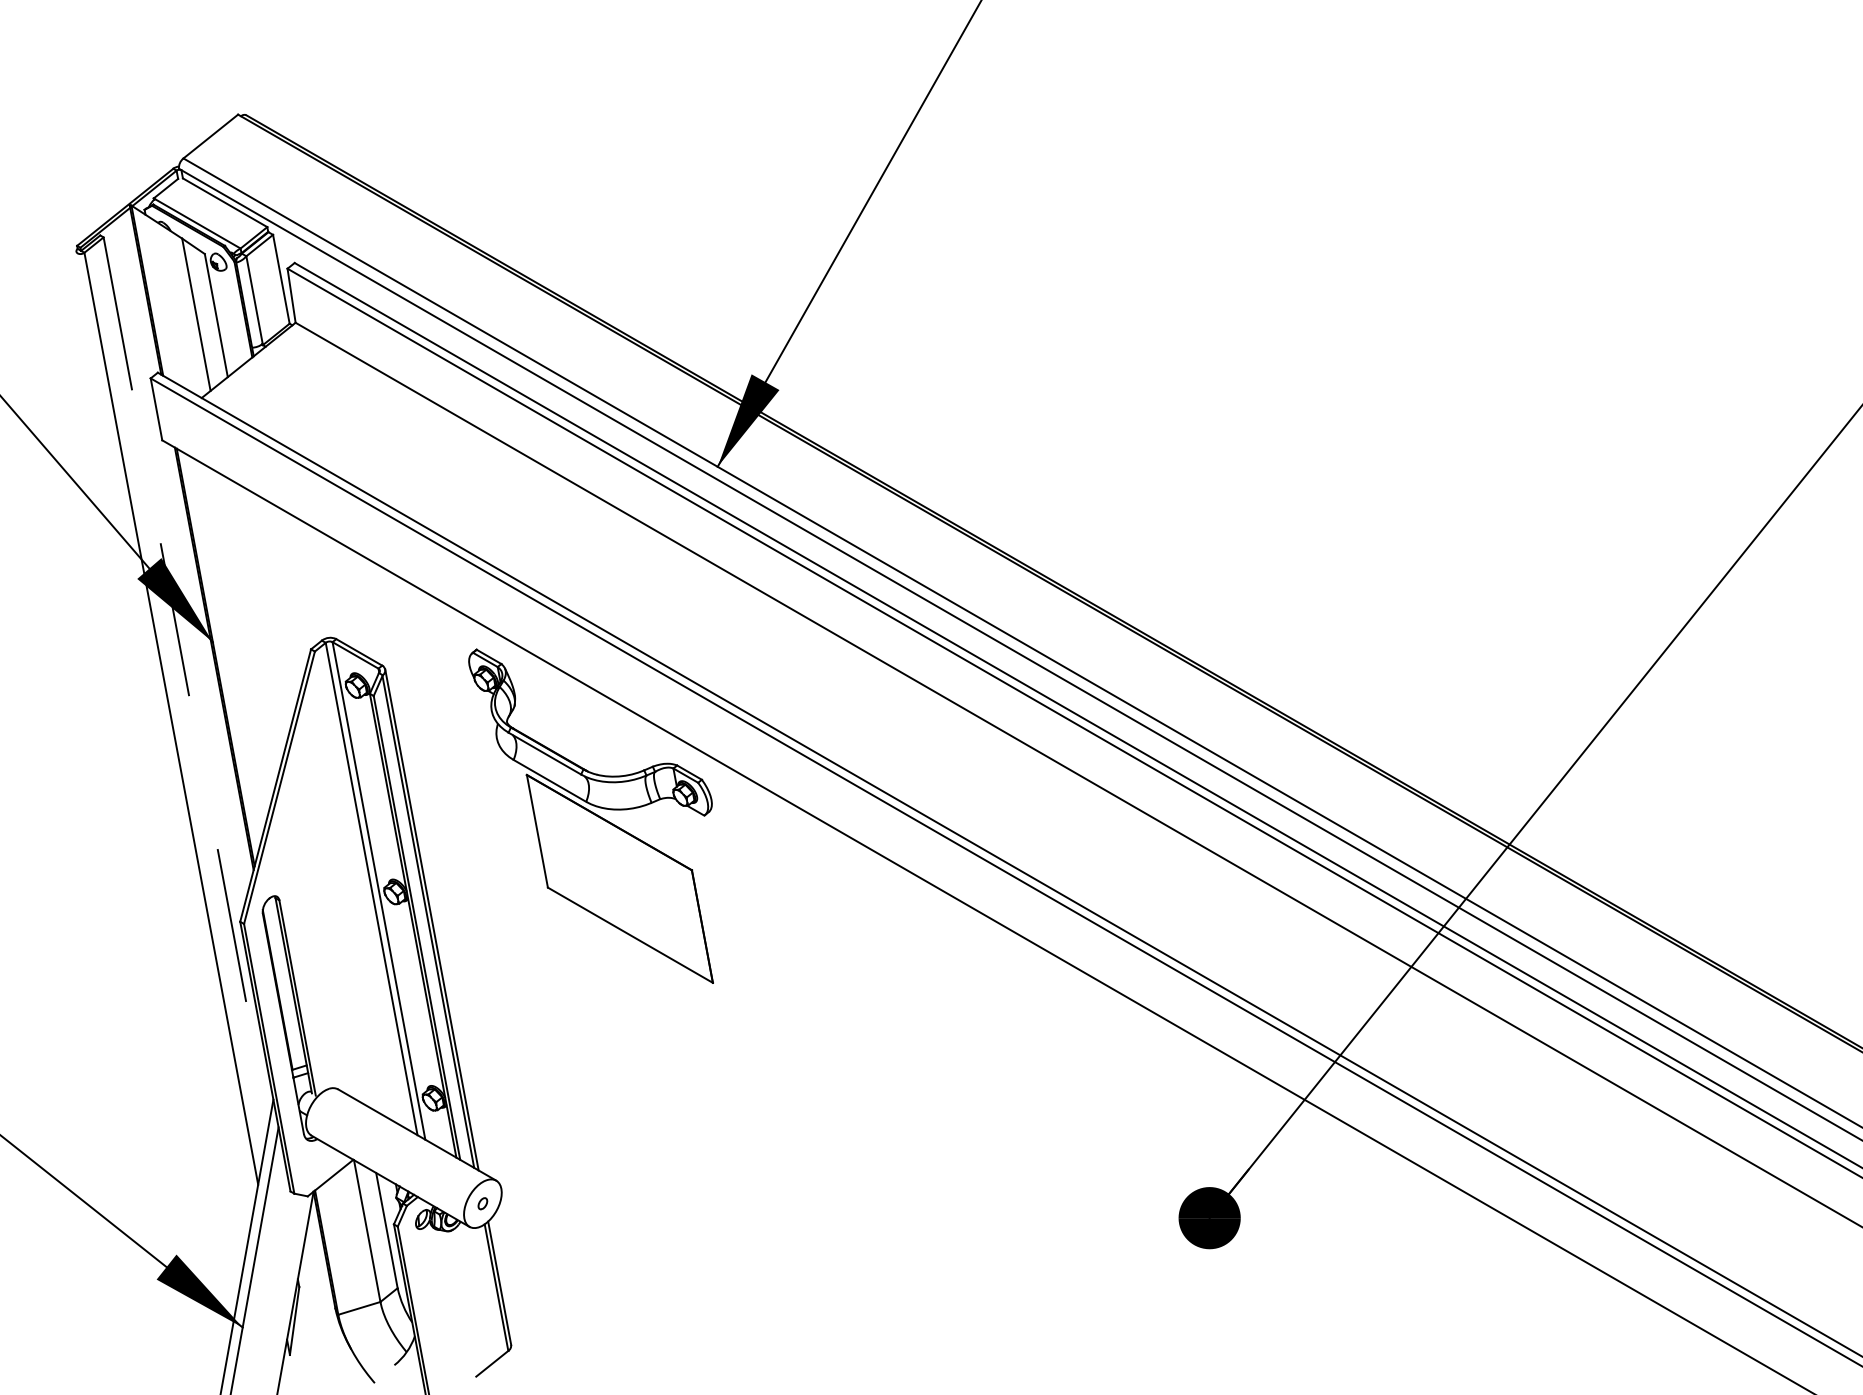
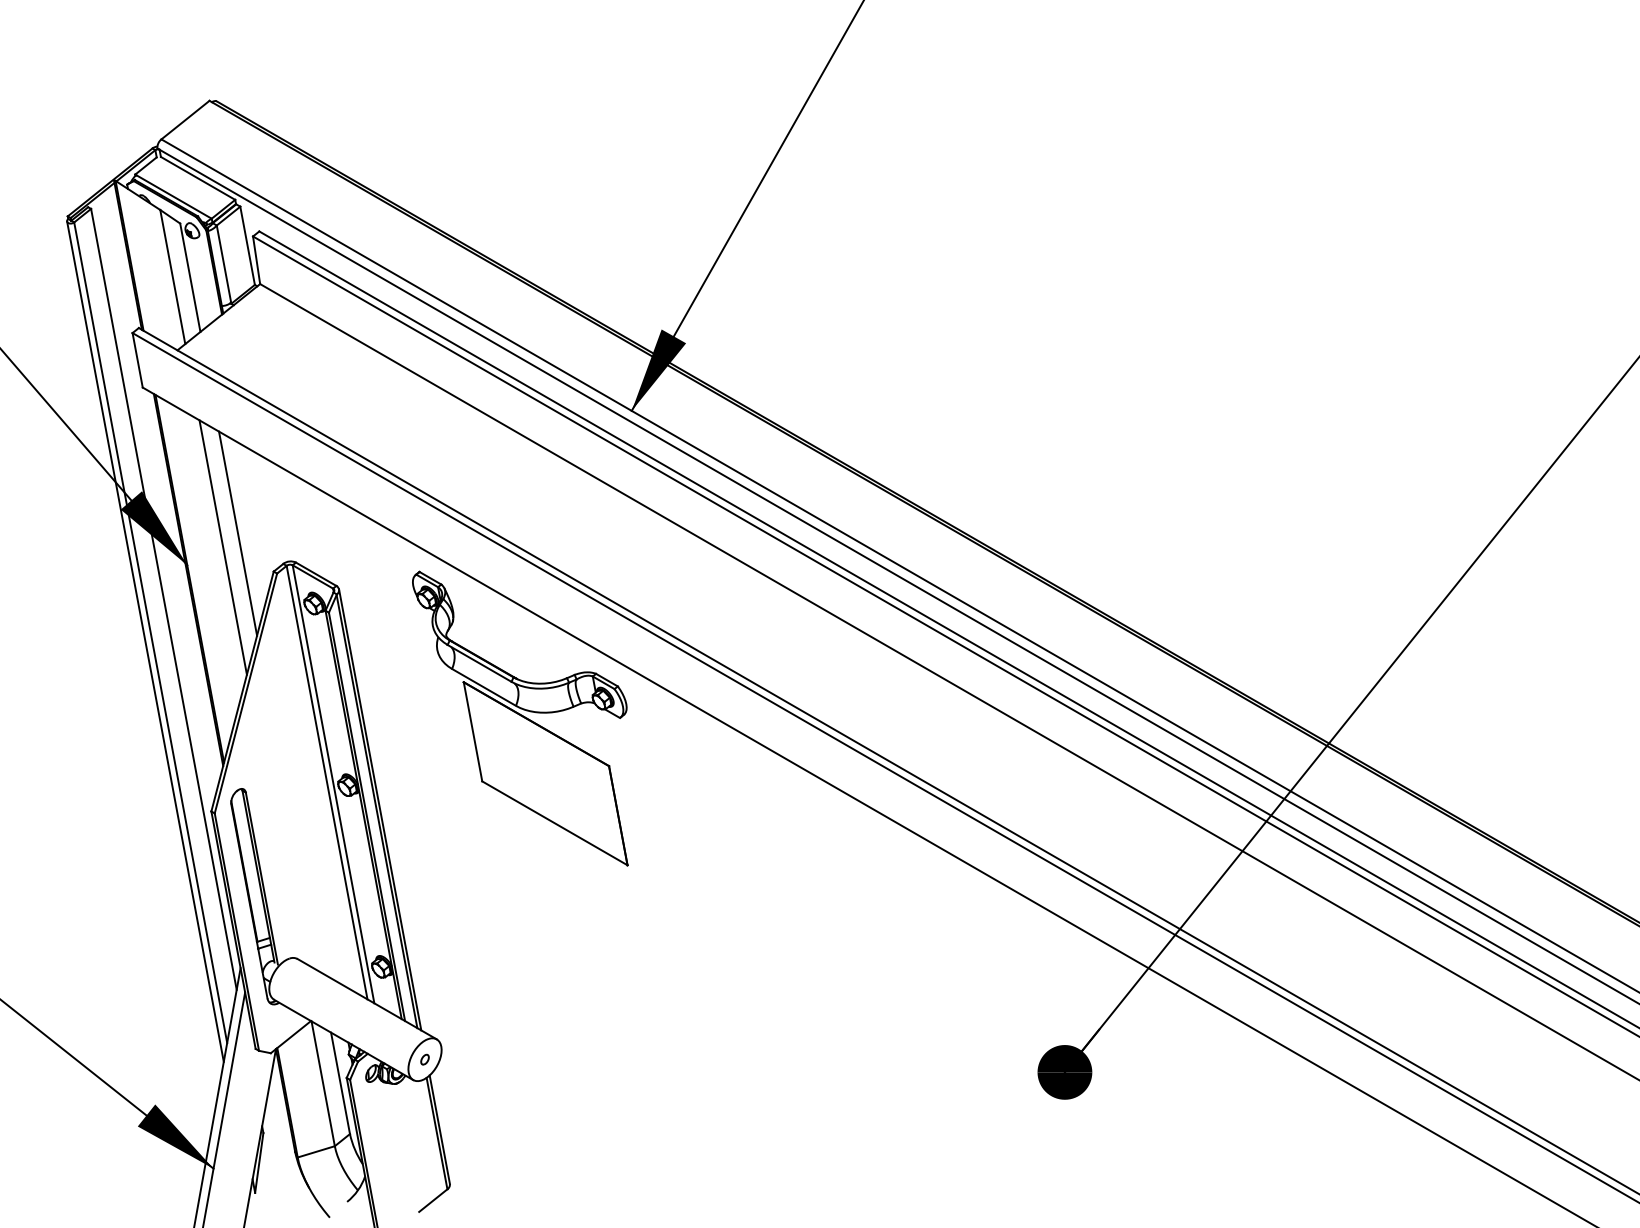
line: (271, 606) -> (238, 533), added
line: (252, 621) -> (222, 547), added
line: (186, 681) -> (164, 599), dashed -> solid
line: (165, 728) -> (145, 641), added

